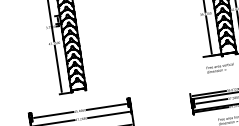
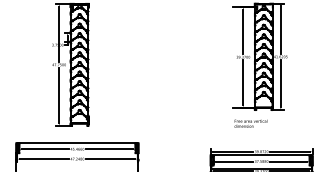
line: (79, 106) -> (77, 143), added

